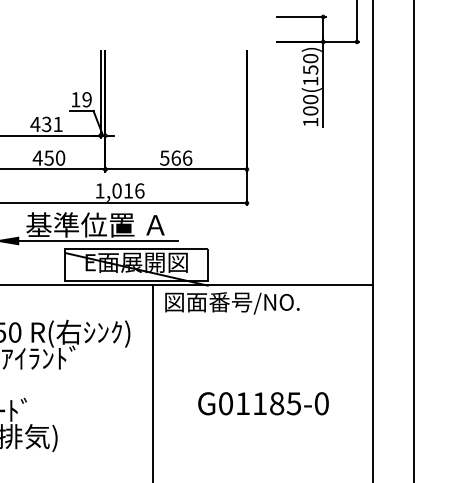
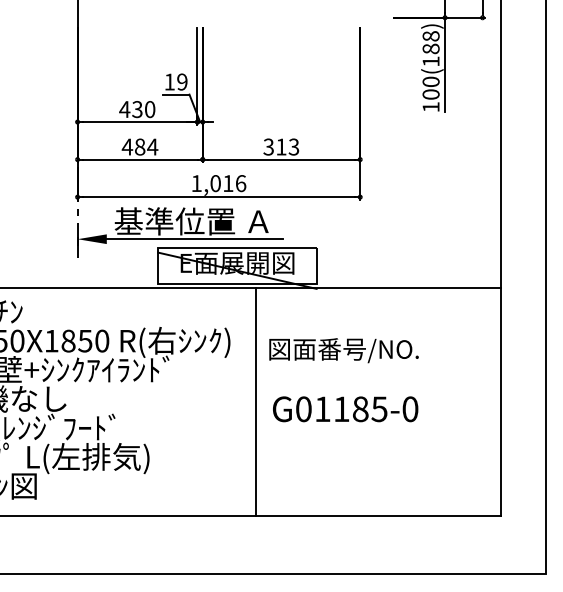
text: (310, 64) -> (430, 42), 100(150) -> 100(188)
text: (58, 124) -> (150, 109), 431 -> 430
text: (54, 157) -> (146, 146), 450 -> 484
text: (176, 157) -> (281, 146), 566 -> 313
text: (231, 303) -> (343, 350), moved
text: (263, 403) -> (345, 409), moved

